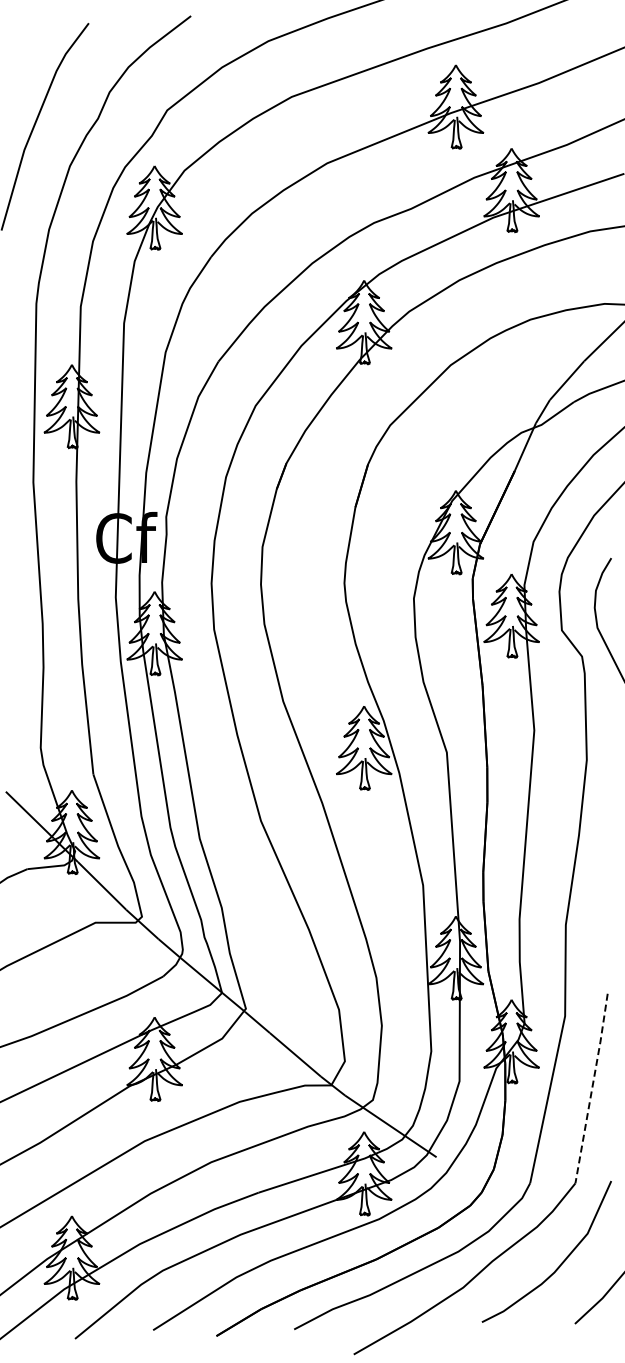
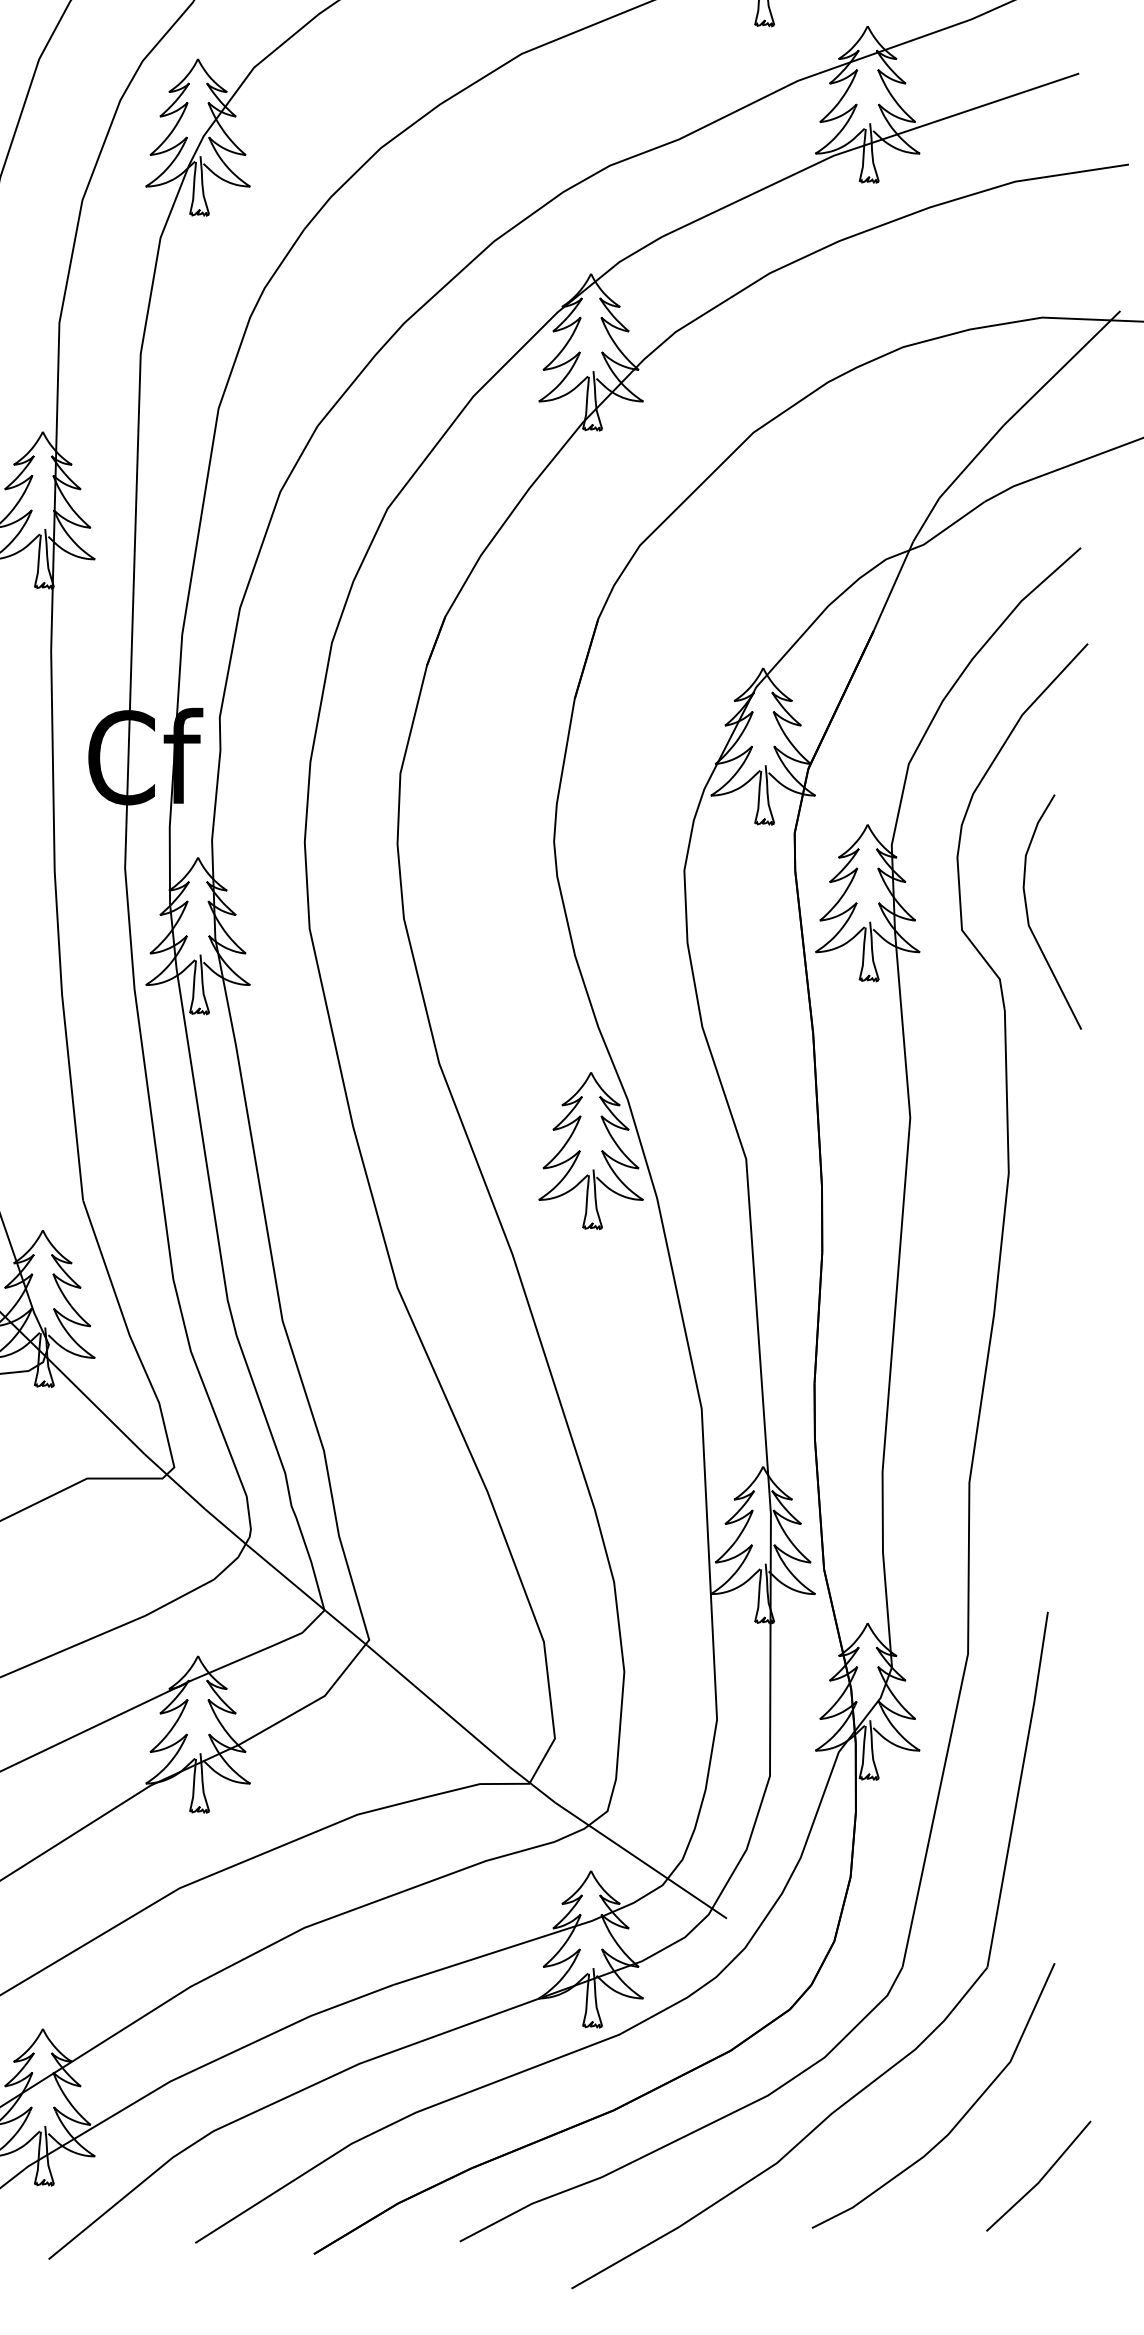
line: (592, 1088) -> (1019, 1789), dashed -> solid

